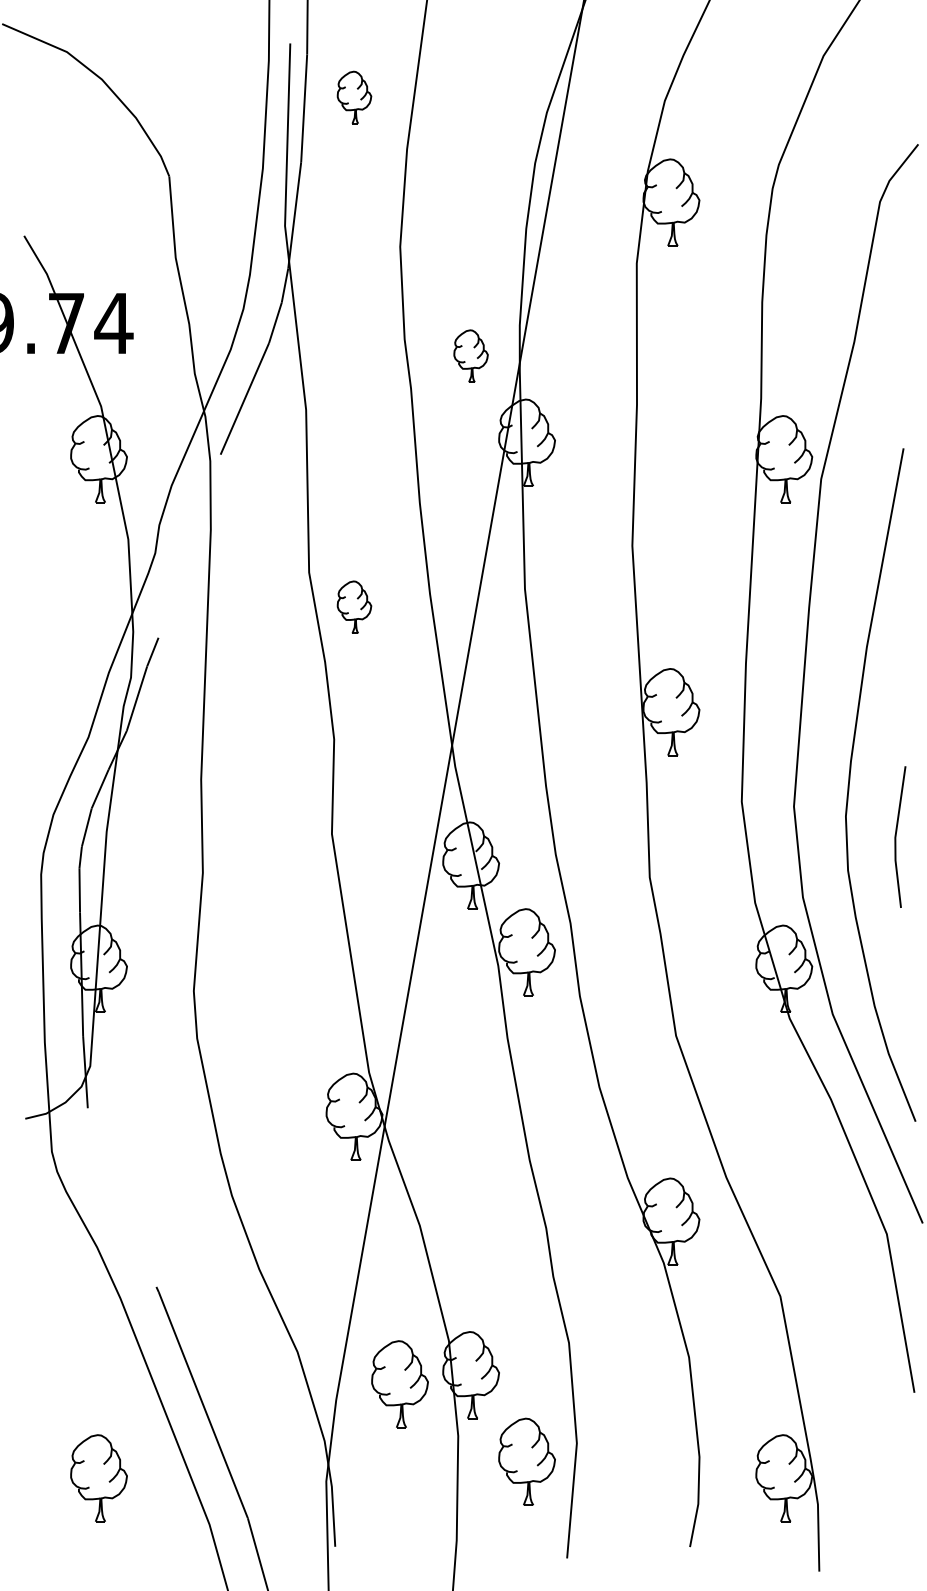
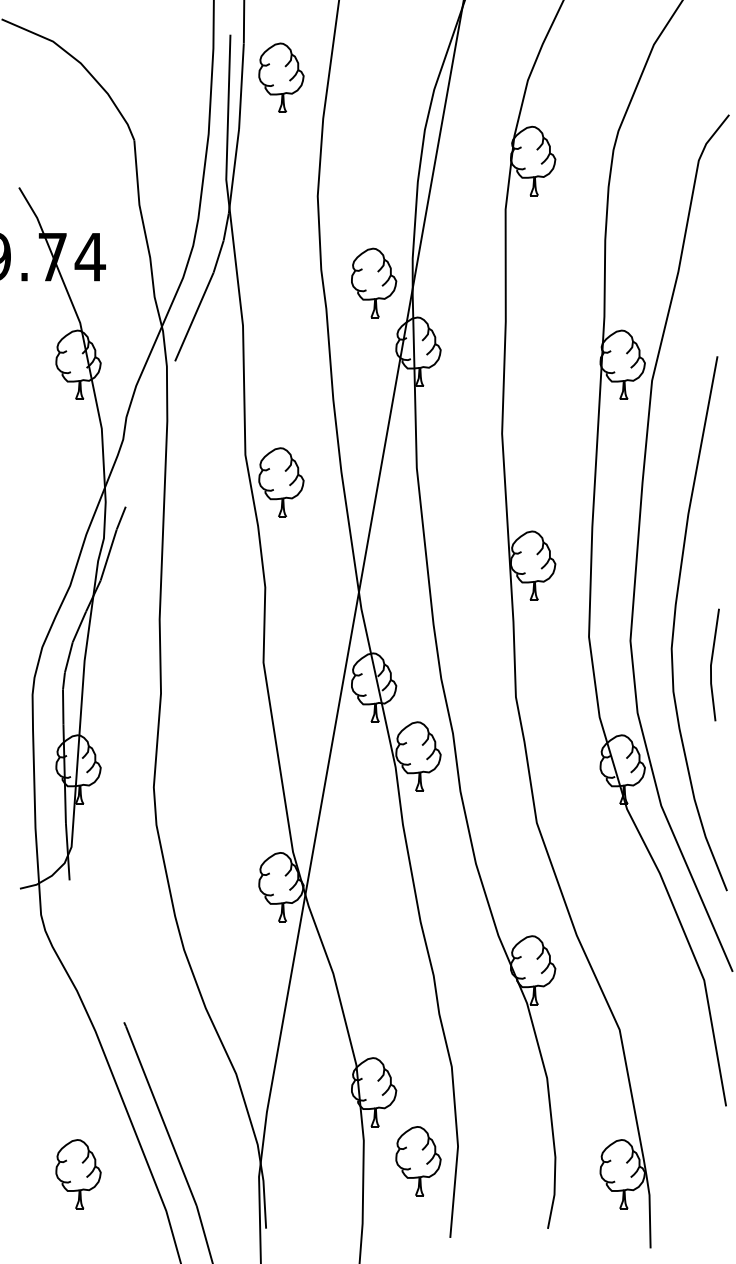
part: (354, 97) -> (281, 77), size x1.67
part: (470, 356) -> (373, 283), size x1.67
part: (354, 607) -> (281, 482), size x1.67
part: (399, 1384) -> (317, 1099), removed

